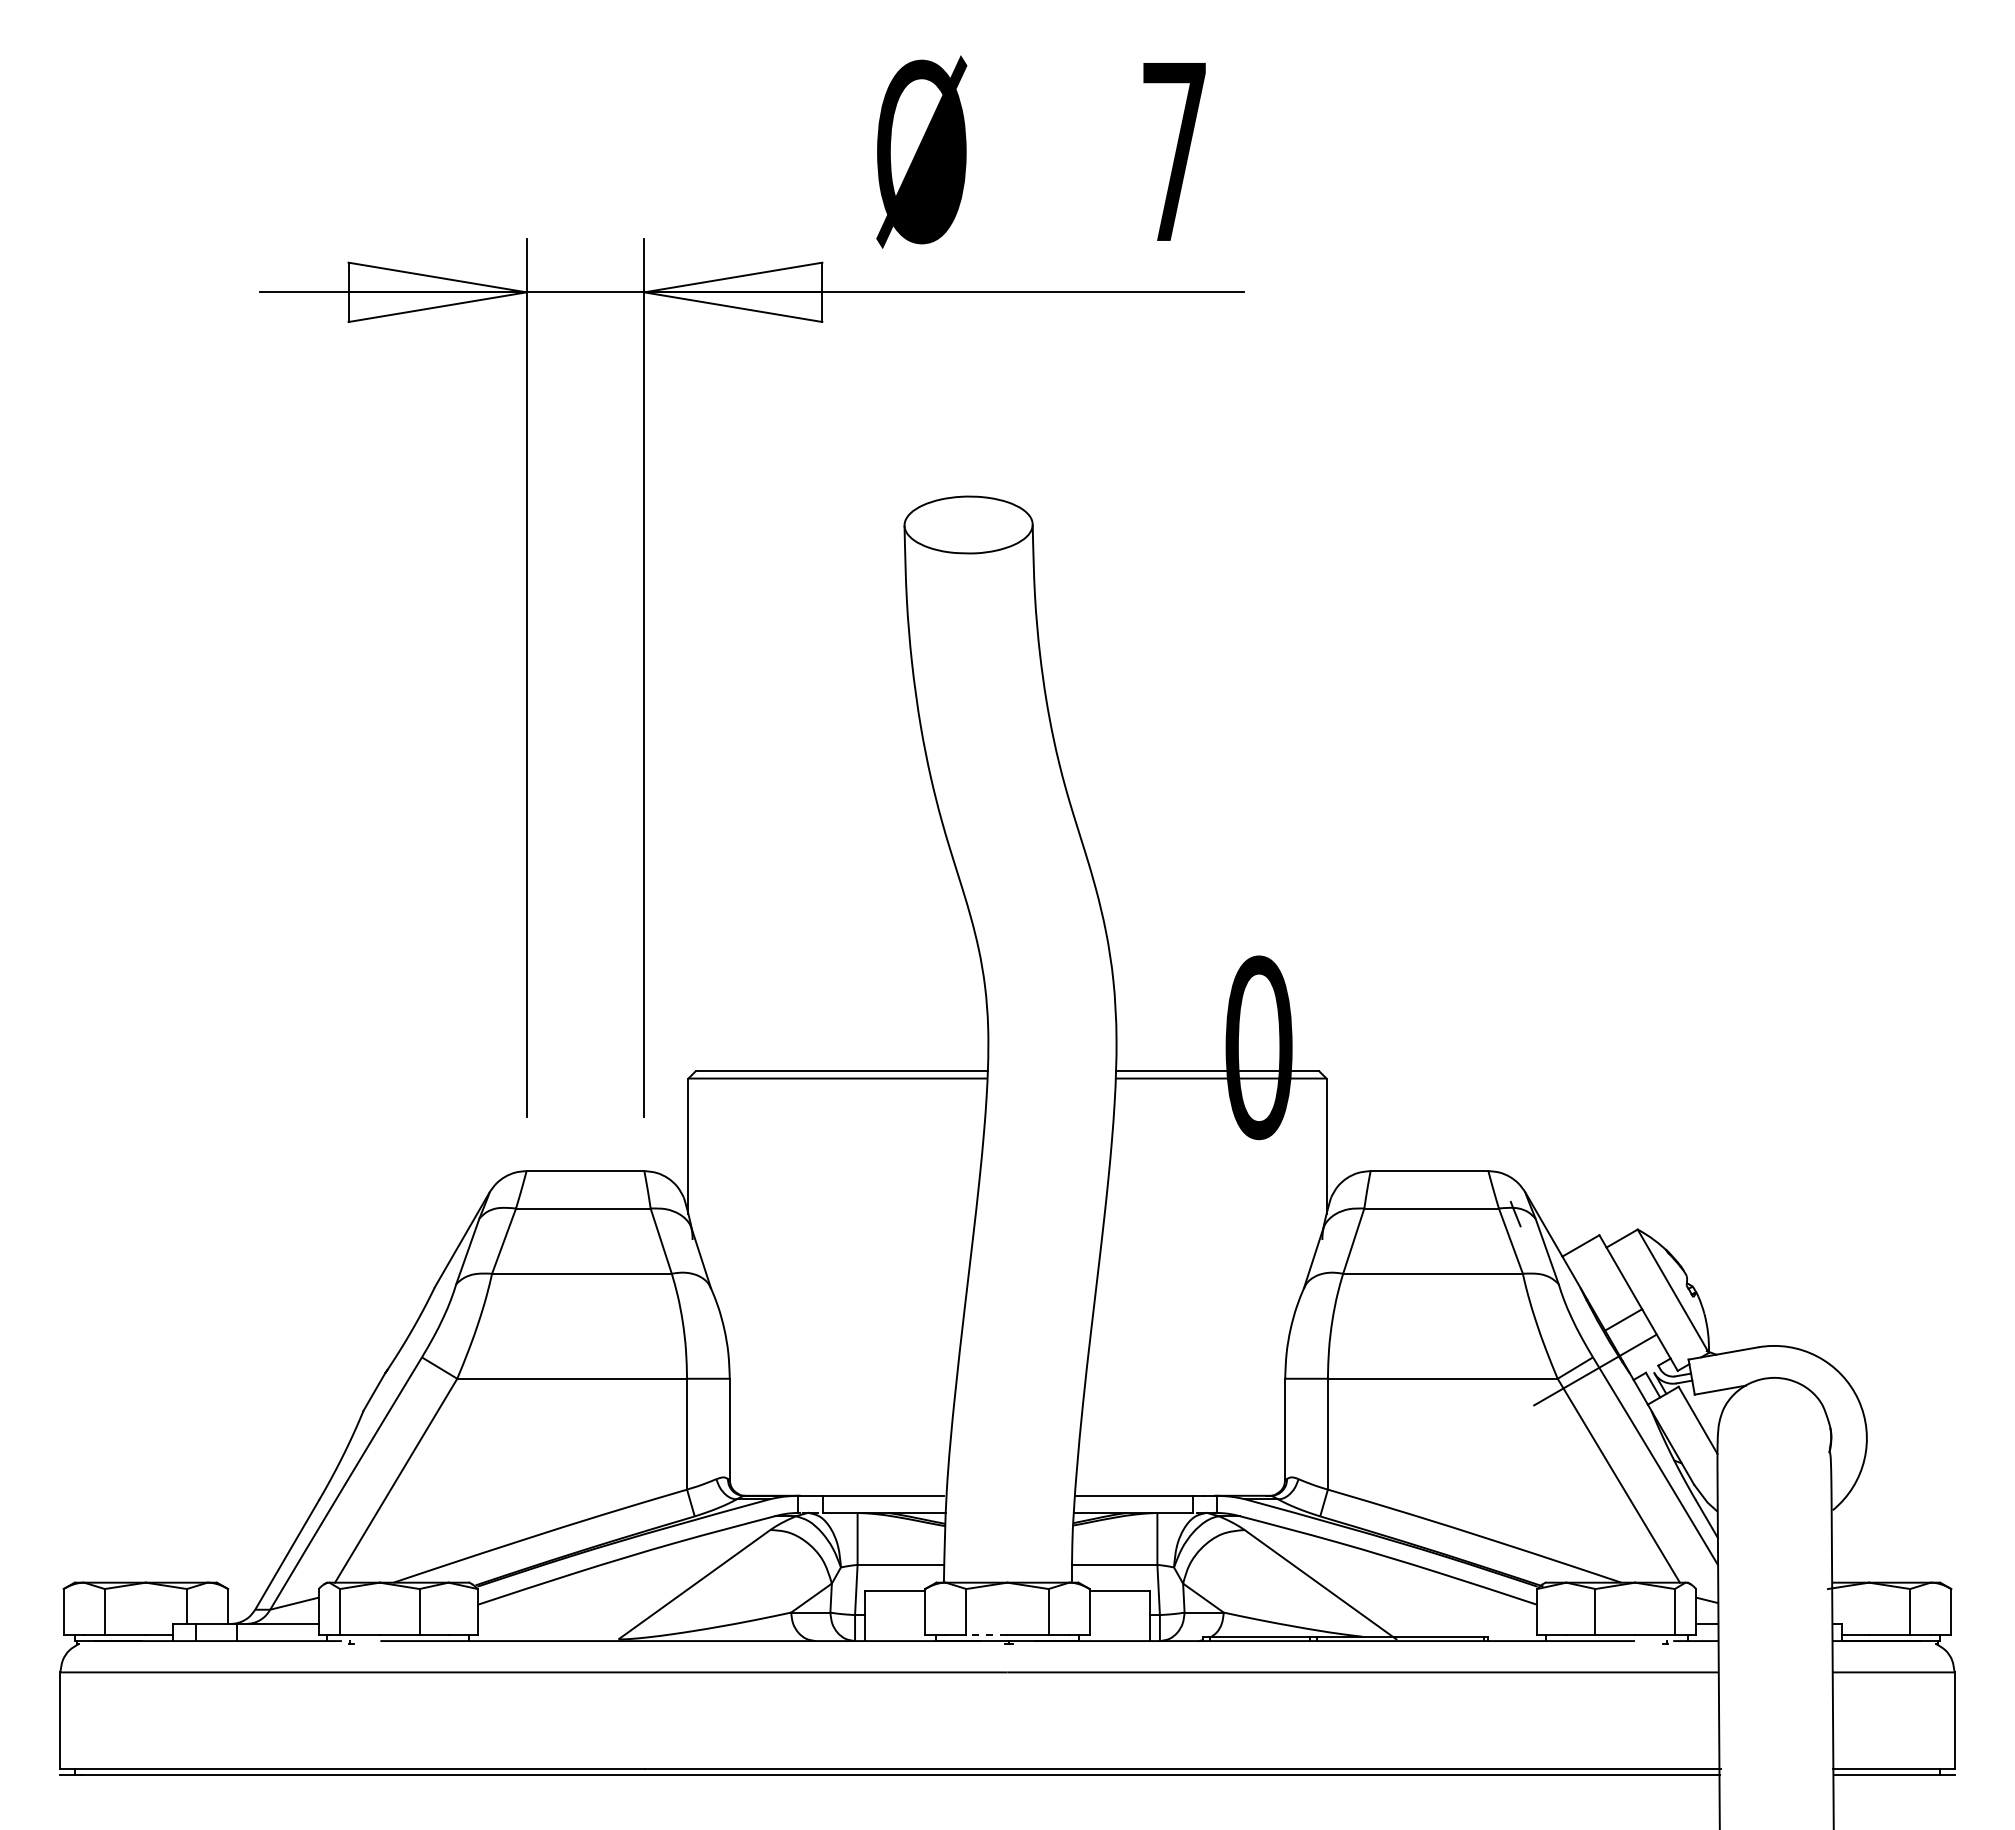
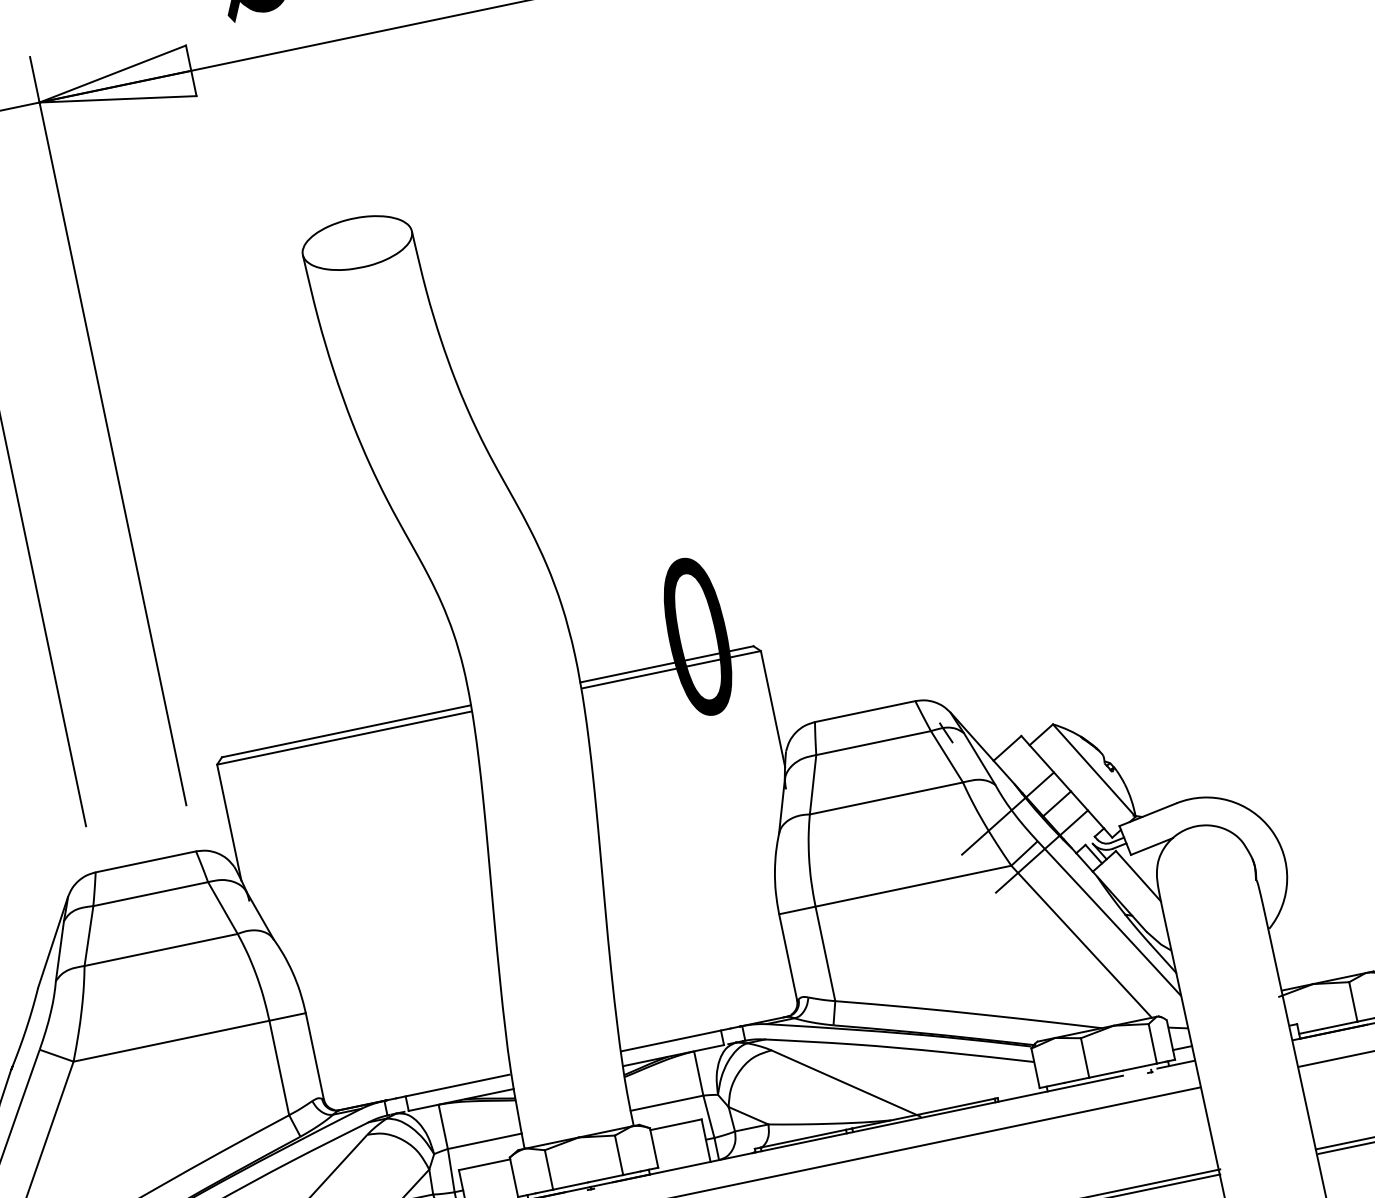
line: (1565, 1318) -> (1007, 813), added
line: (986, 1635) -> (570, 1186), dashed -> solid

